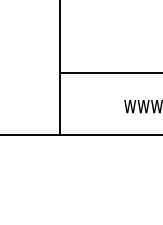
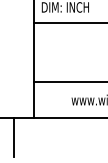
line: (27, 167) -> (14, 137), added

